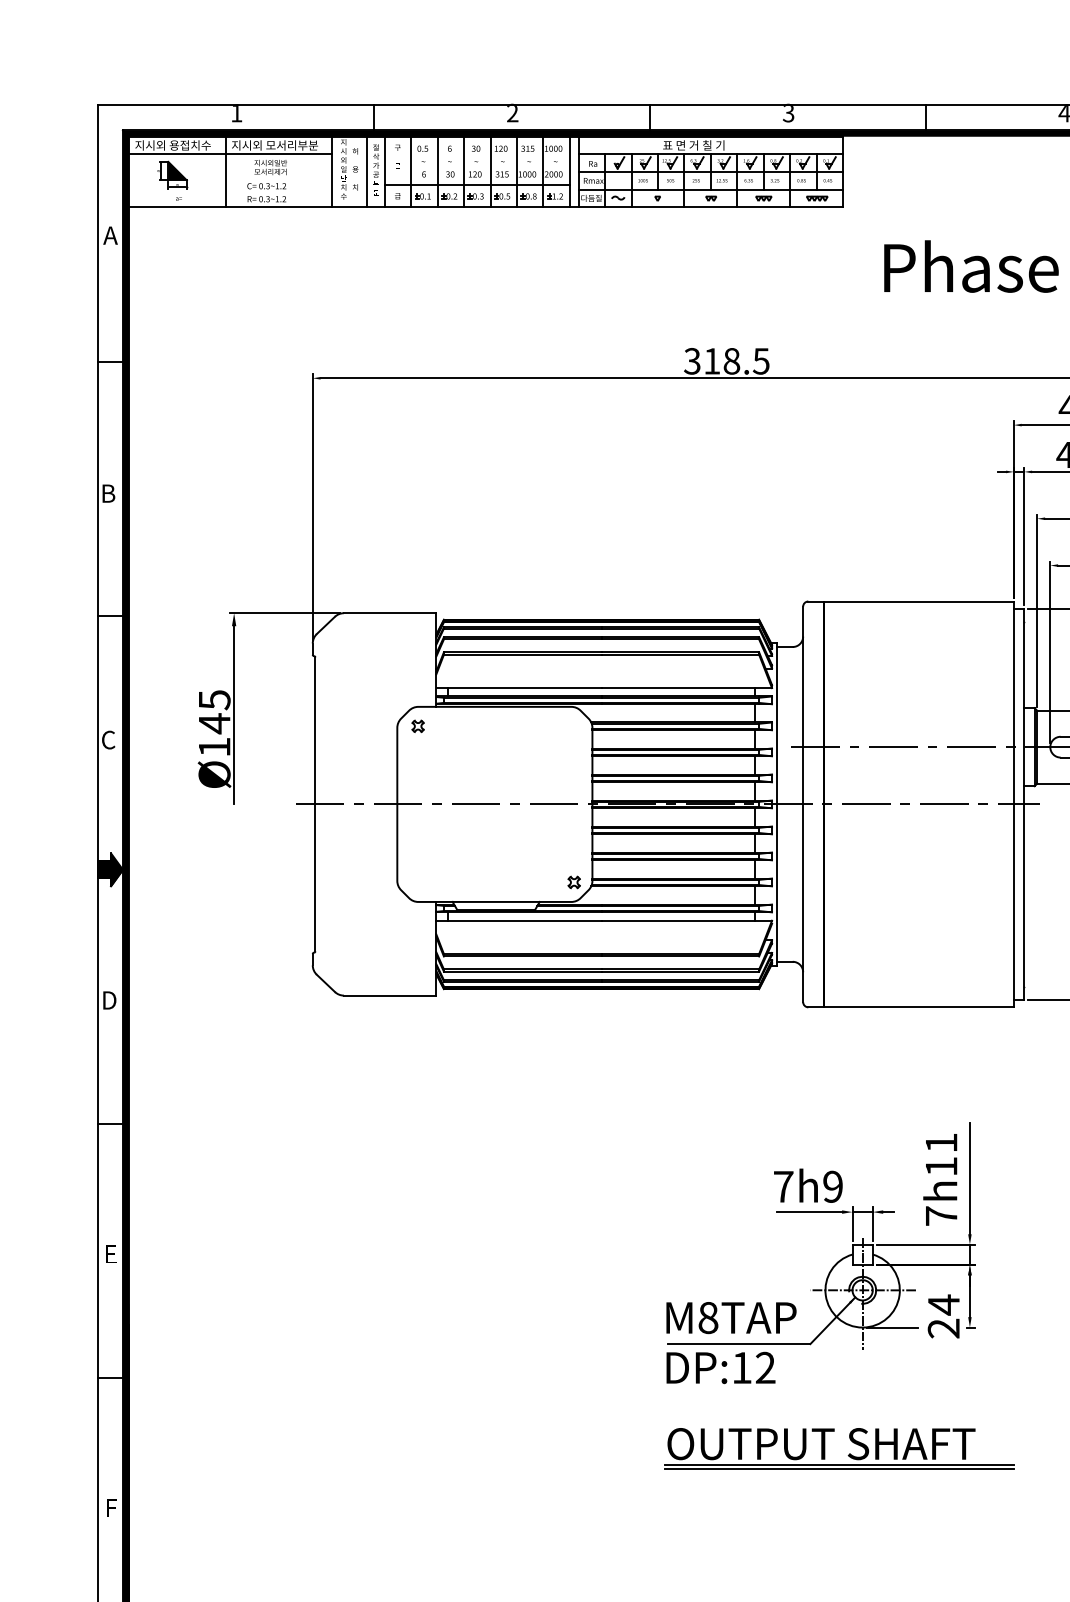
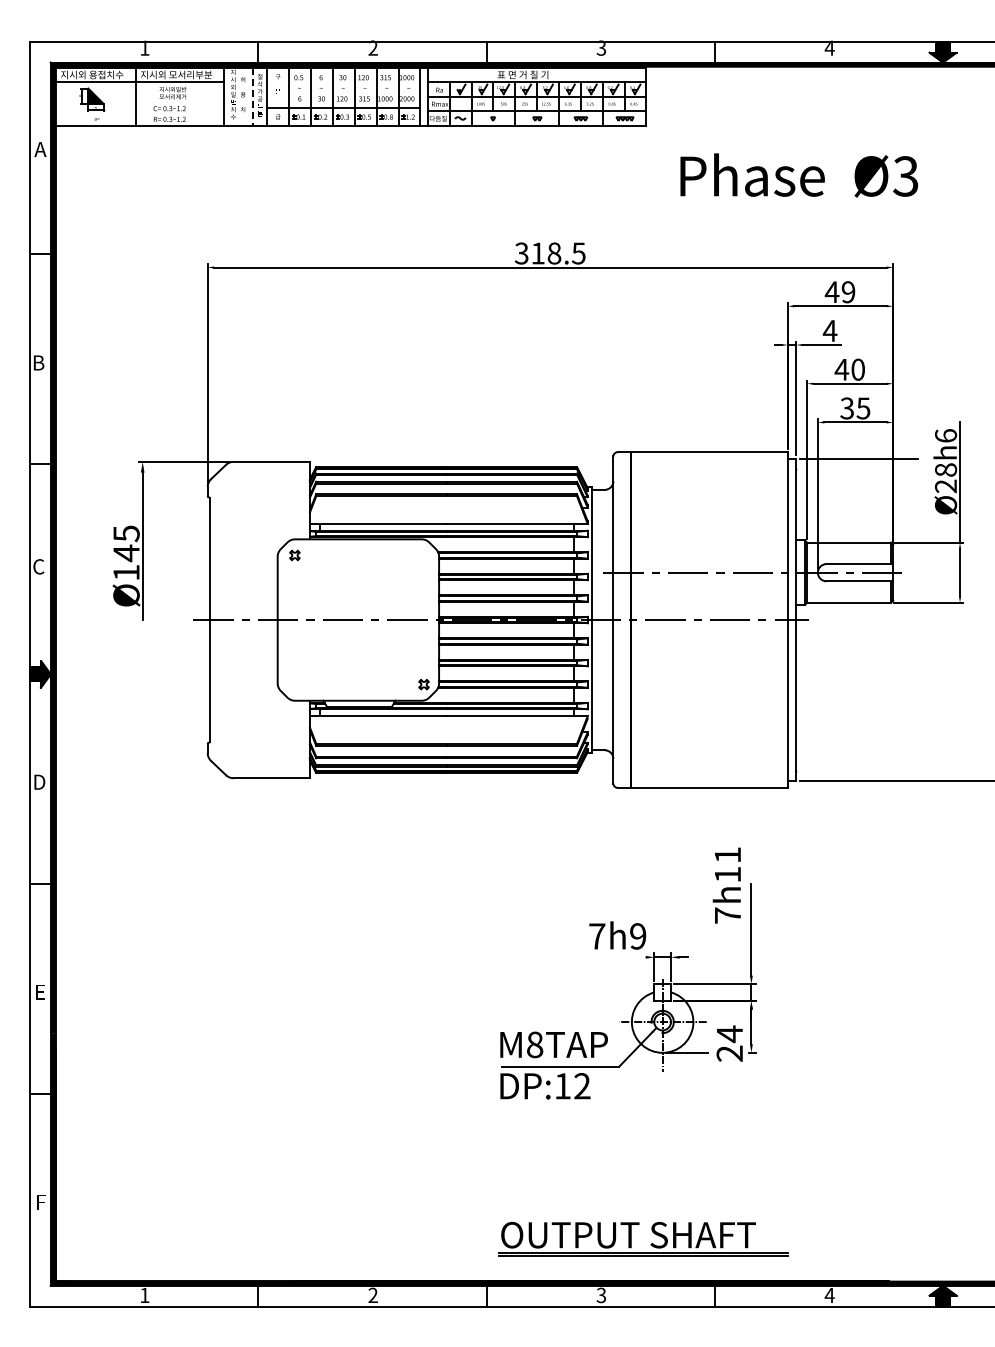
line: (366, 172) -> (252, 97), solid -> dashed
text: (939, 1179) -> (726, 885), moved
line: (809, 1212) -> (618, 957), removed
part: (847, 1455) -> (650, 1244), moved

